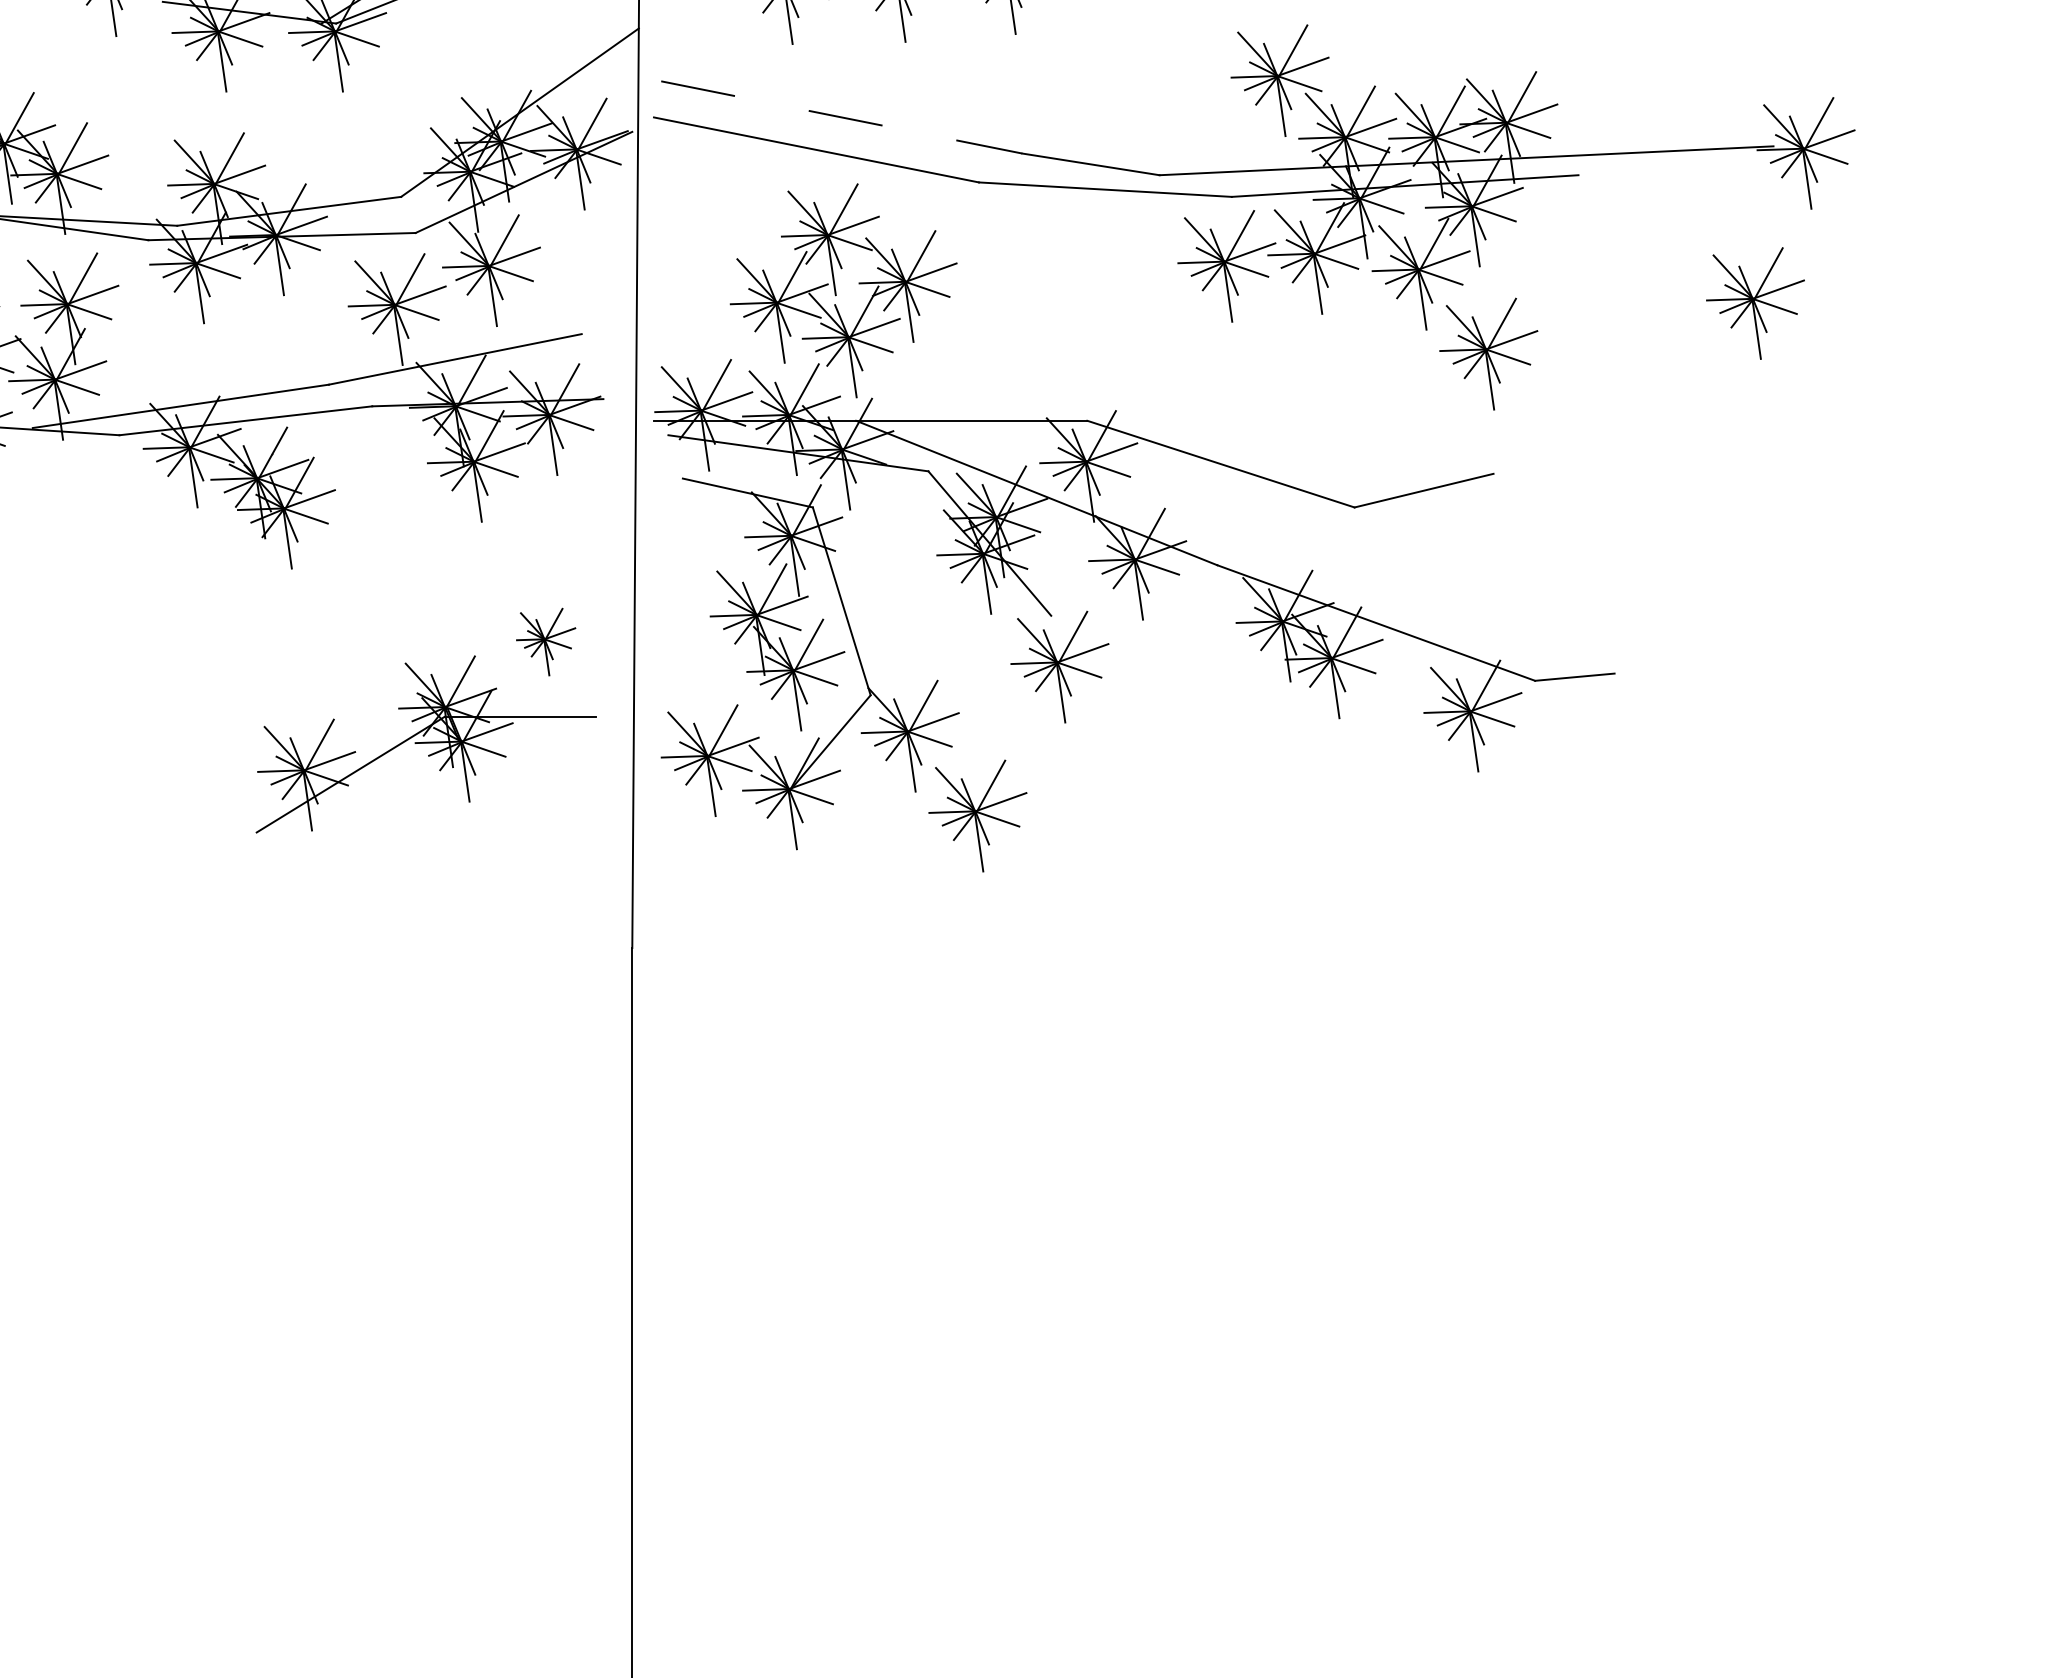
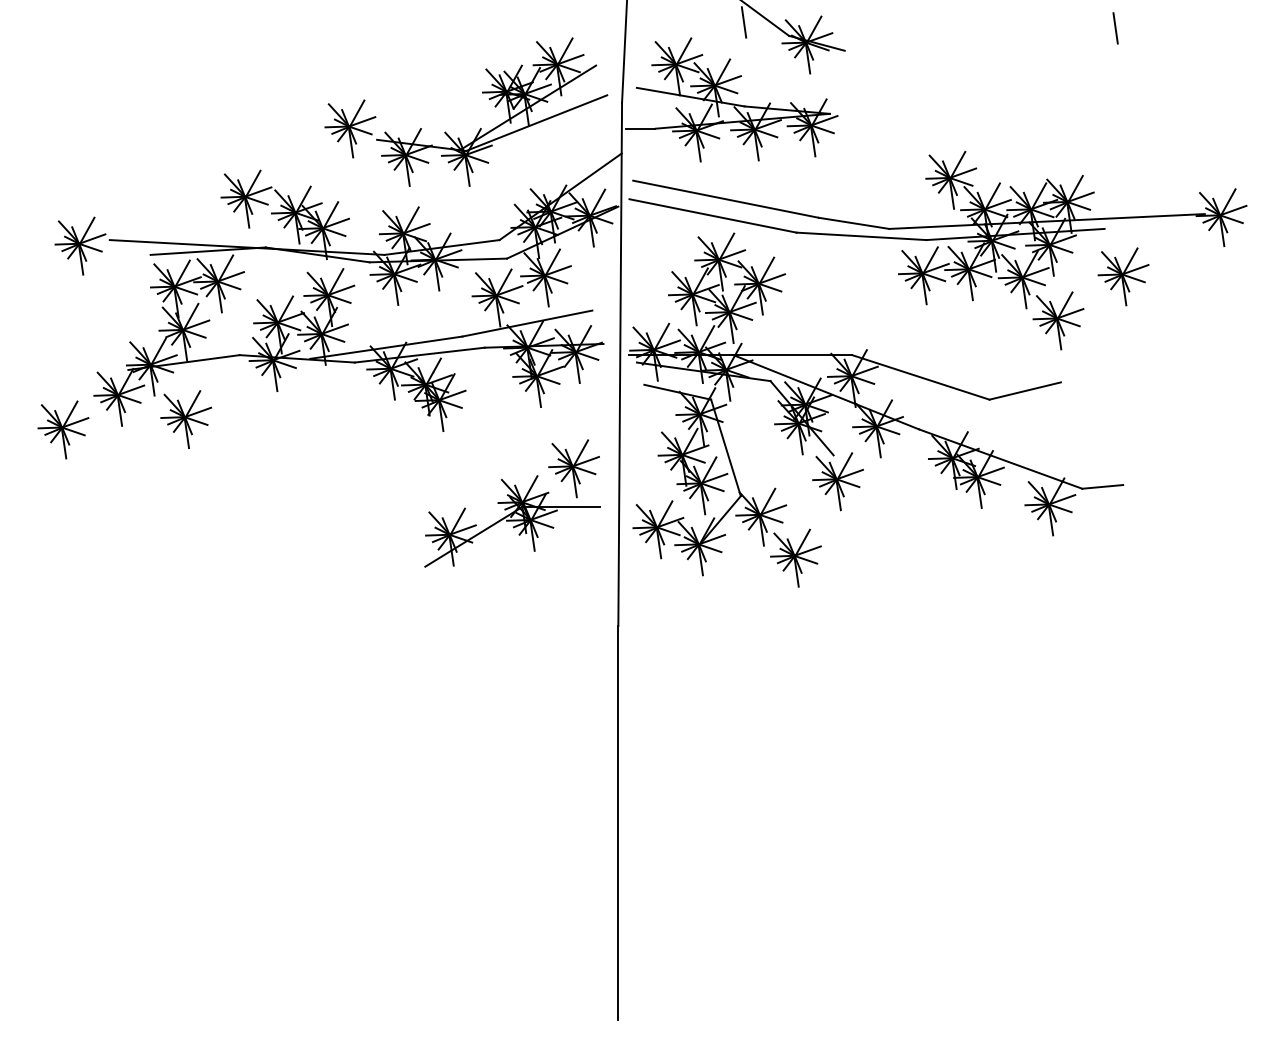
line: (840, 117) -> (725, 199), dashed -> solid
part: (1755, 302) -> (1123, 276), moved
part: (545, 641) -> (573, 468), size x1.67

